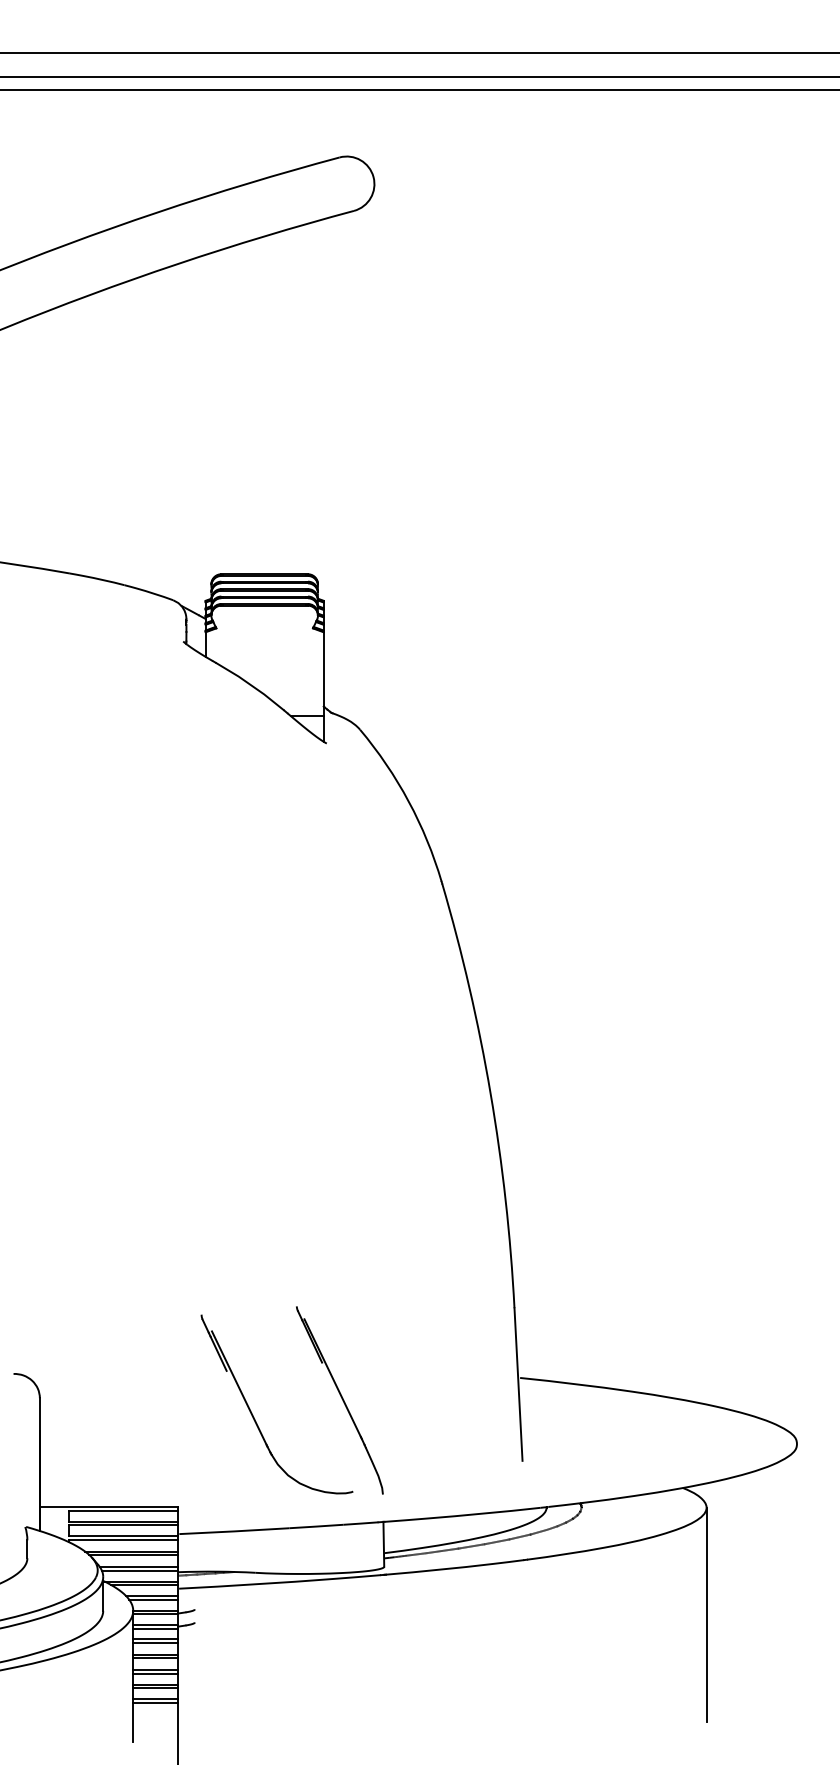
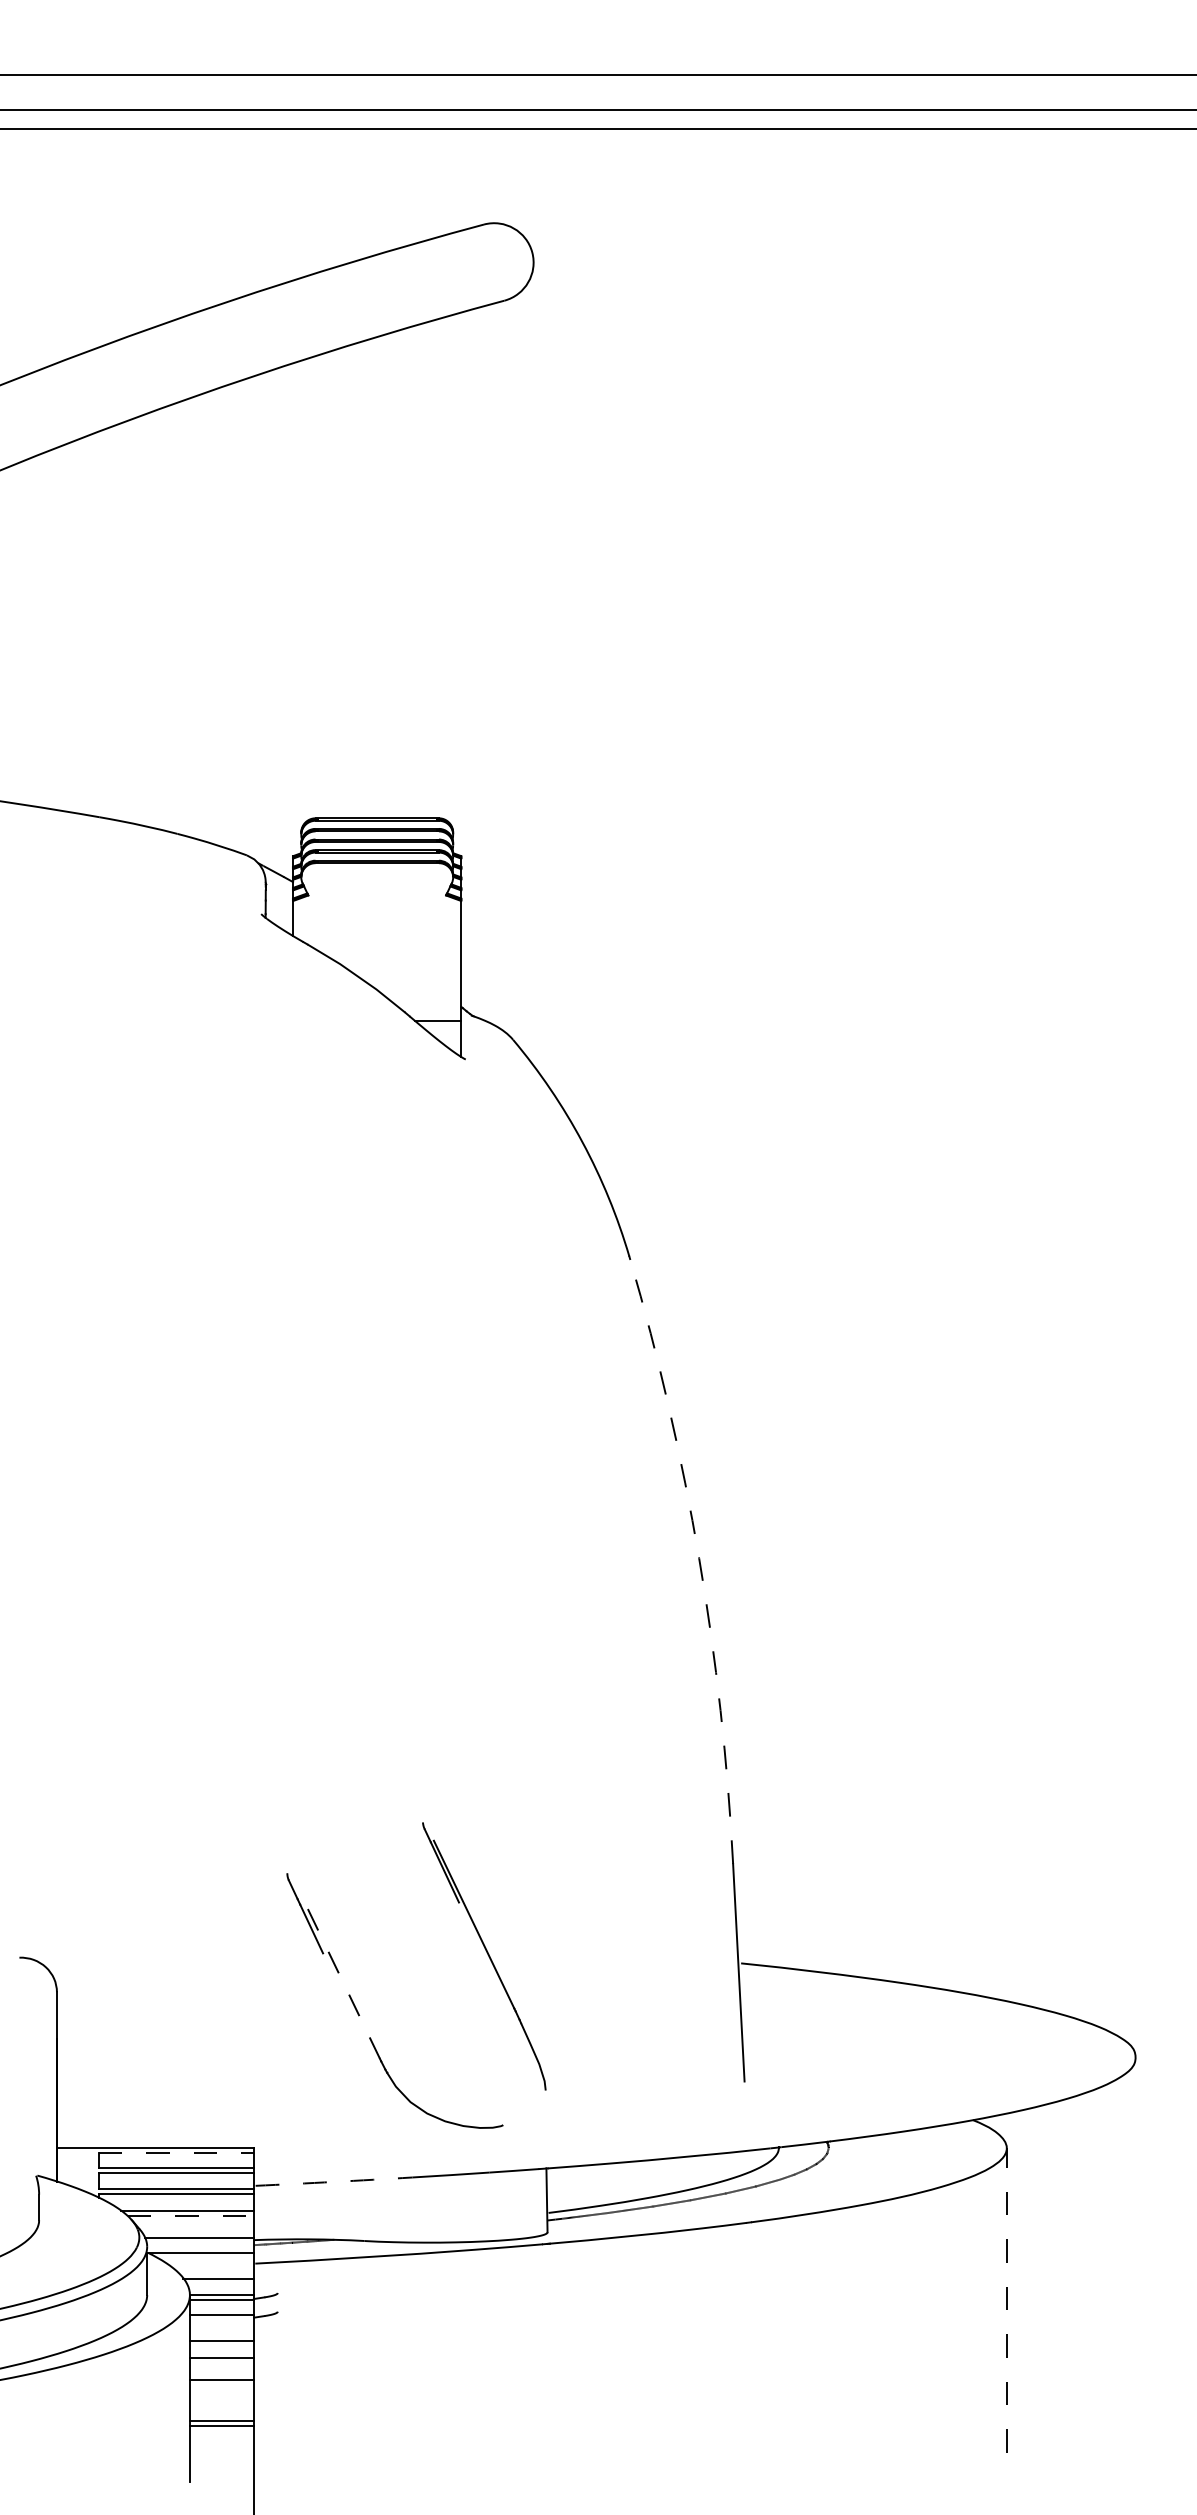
arc: (490, 1093) -> (699, 1558), solid -> dashed
line: (239, 1387) -> (341, 1977), solid -> dashed
part: (339, 1400) -> (484, 1956), moved
line: (123, 1510) -> (176, 2152), solid -> dashed
arc: (234, 1531) -> (334, 2181), solid -> dashed
line: (134, 1555) -> (191, 2216), solid -> dashed
line: (138, 1566) -> (197, 2232), removed
line: (144, 1585) -> (206, 2258), removed
line: (151, 1596) -> (216, 2274), removed
line: (706, 1614) -> (1006, 2300), solid -> dashed
line: (155, 1628) -> (221, 2320), removed
line: (155, 1639) -> (221, 2335), removed
line: (155, 1658) -> (221, 2363), removed
line: (155, 1674) -> (221, 2385), removed
line: (155, 1684) -> (221, 2400), removed
line: (155, 1688) -> (221, 2405), removed

